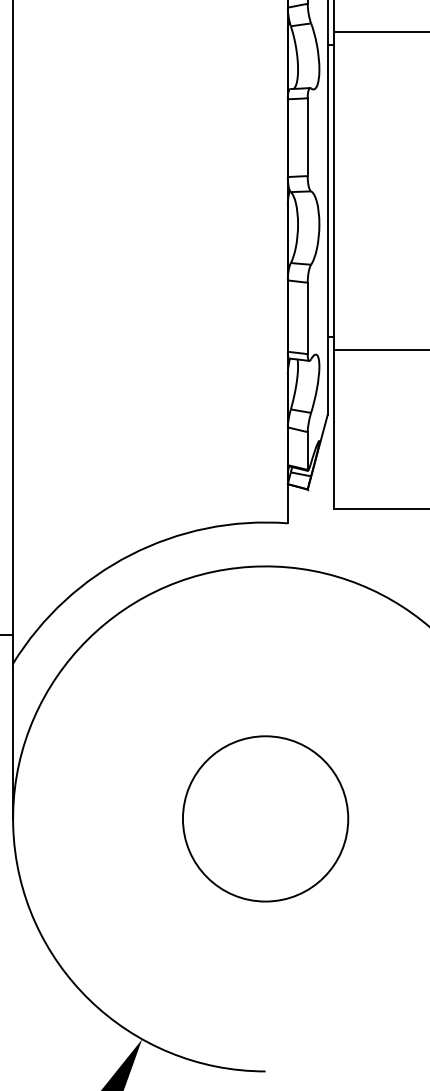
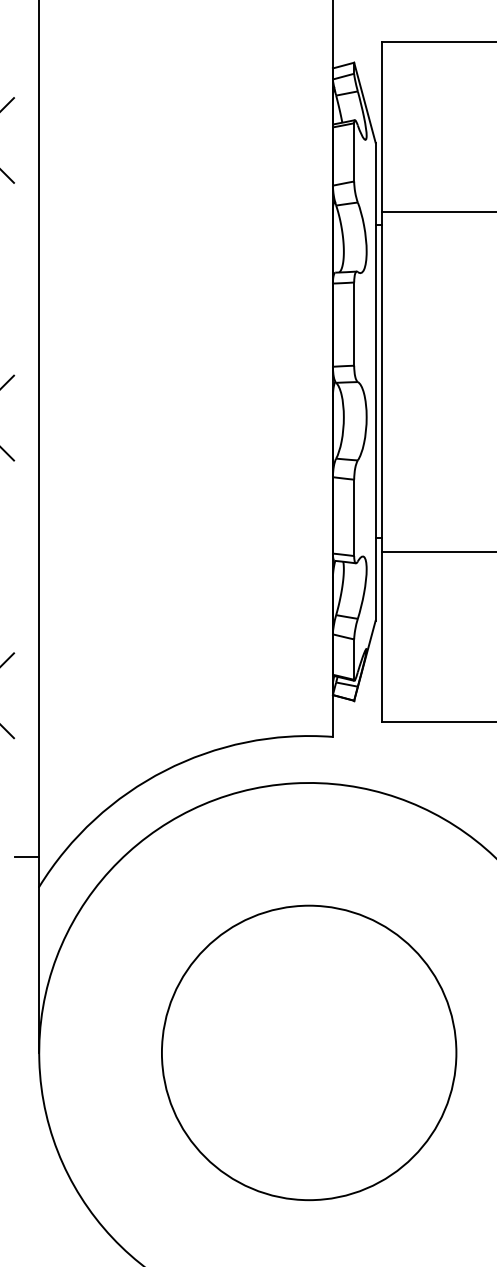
circle: (264, 818) -> (308, 1052), size x1.67

